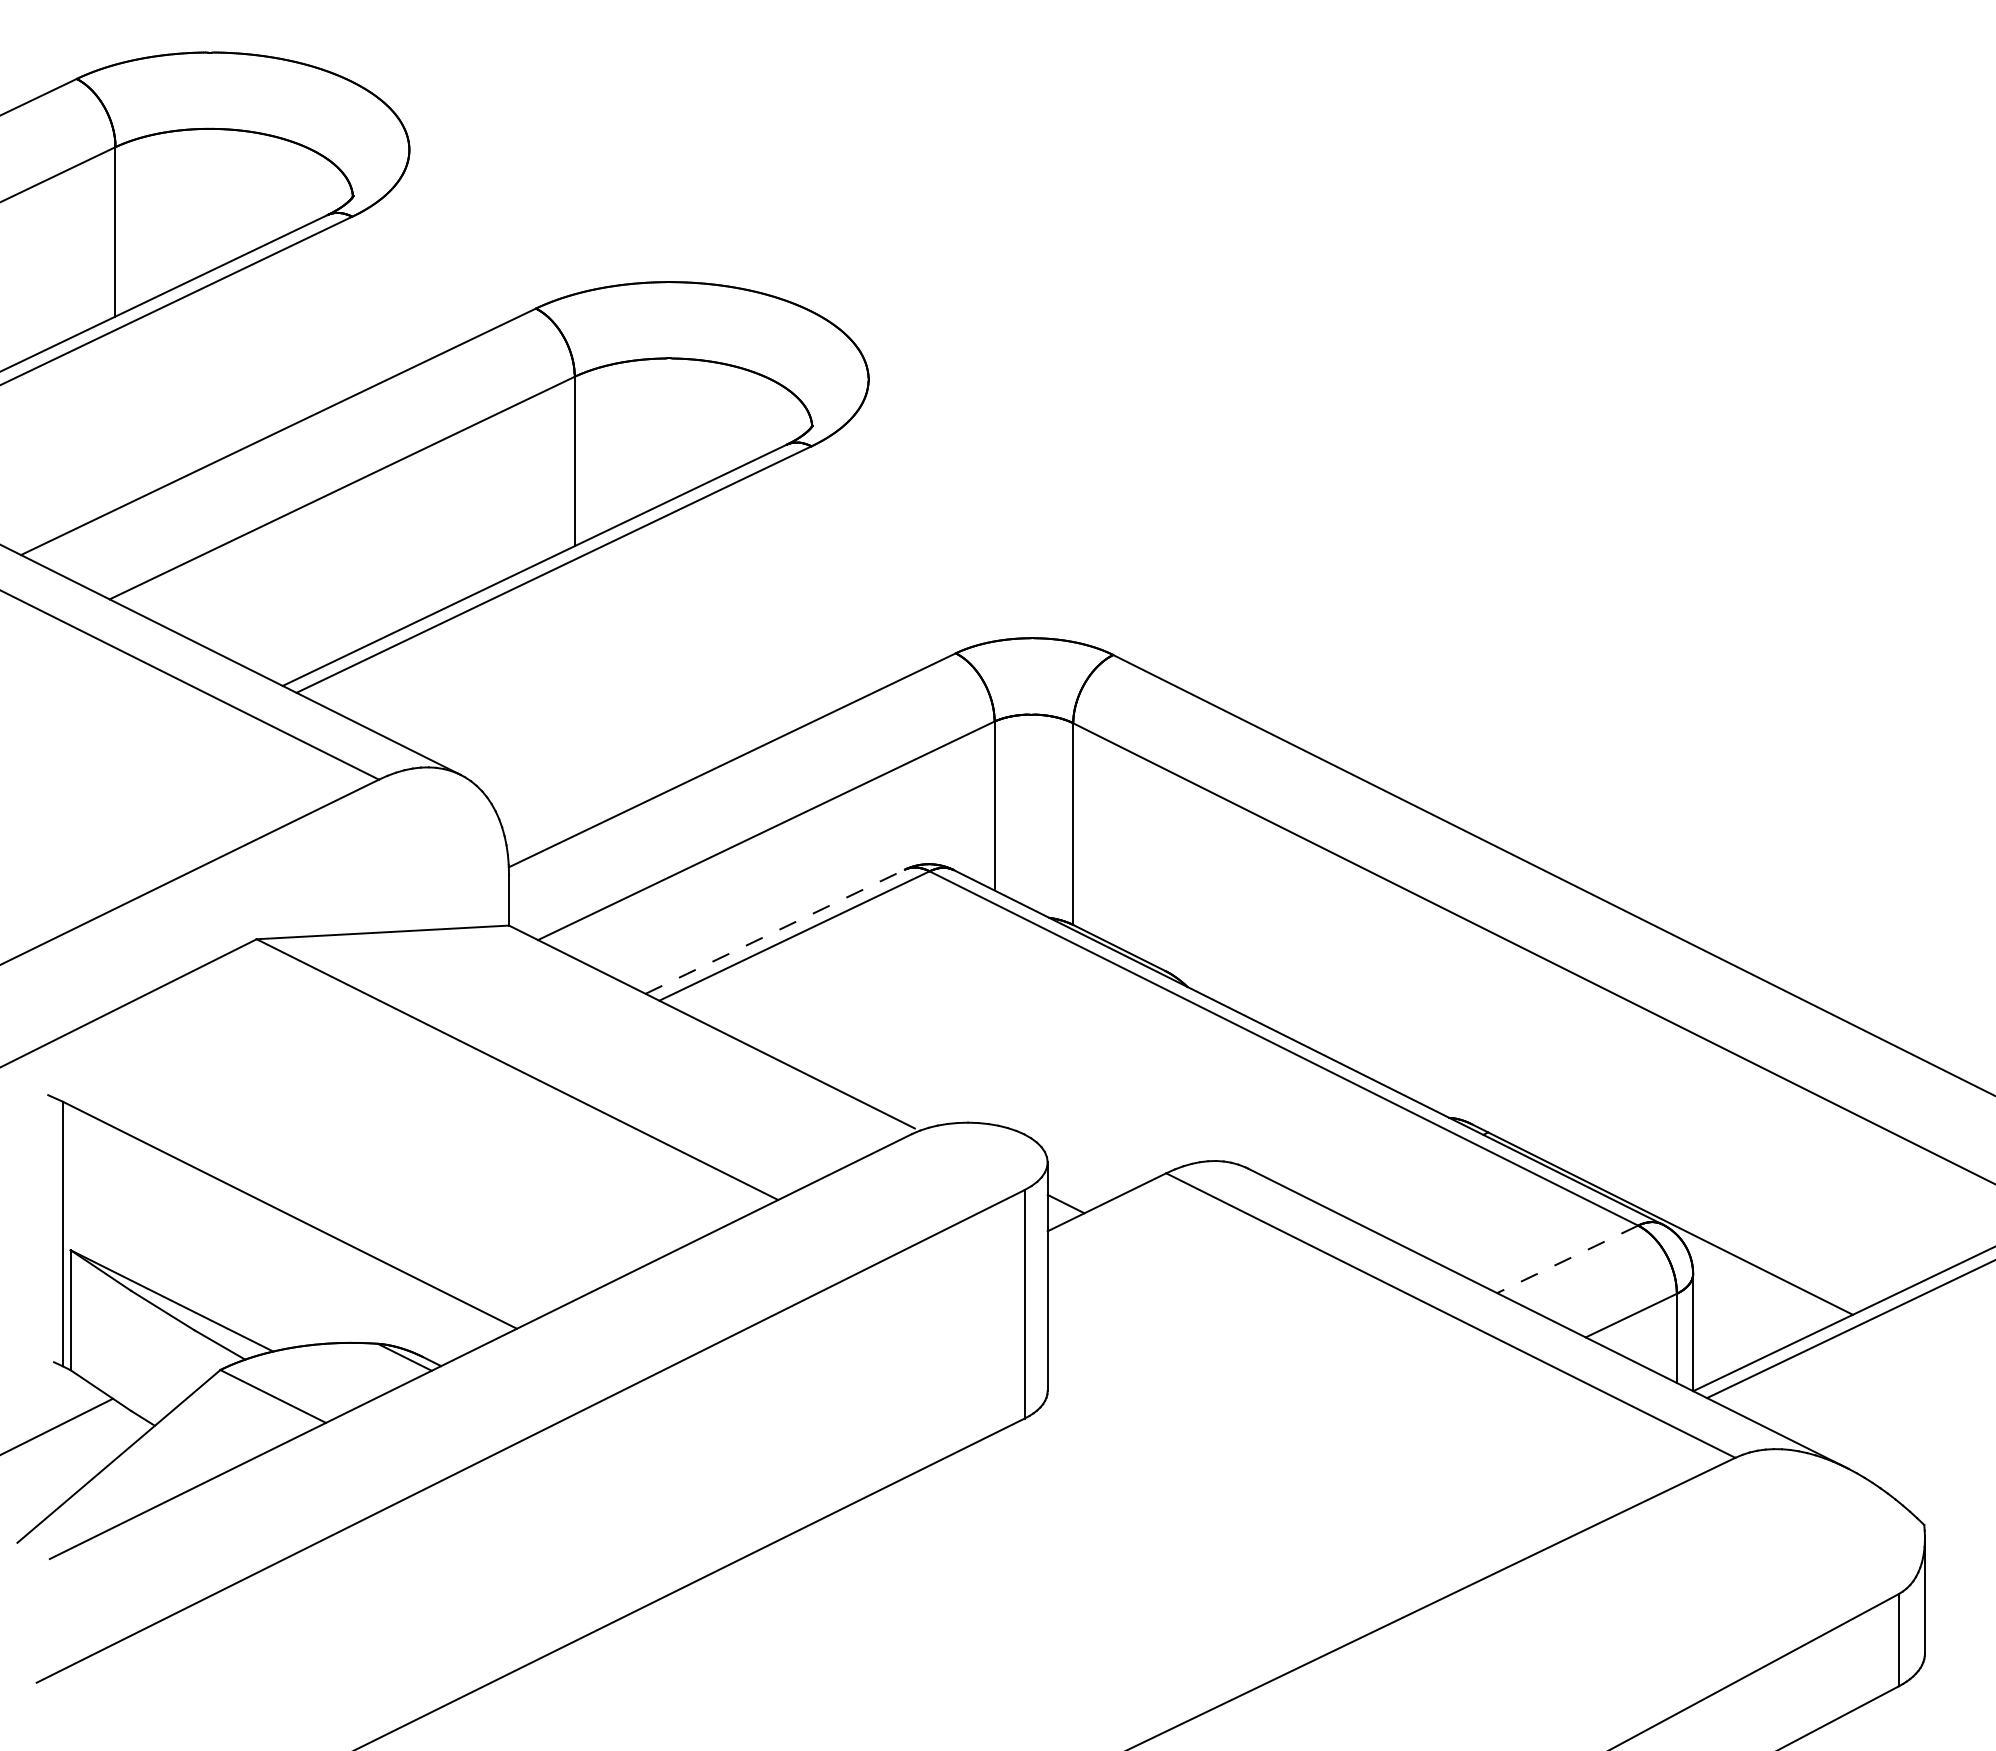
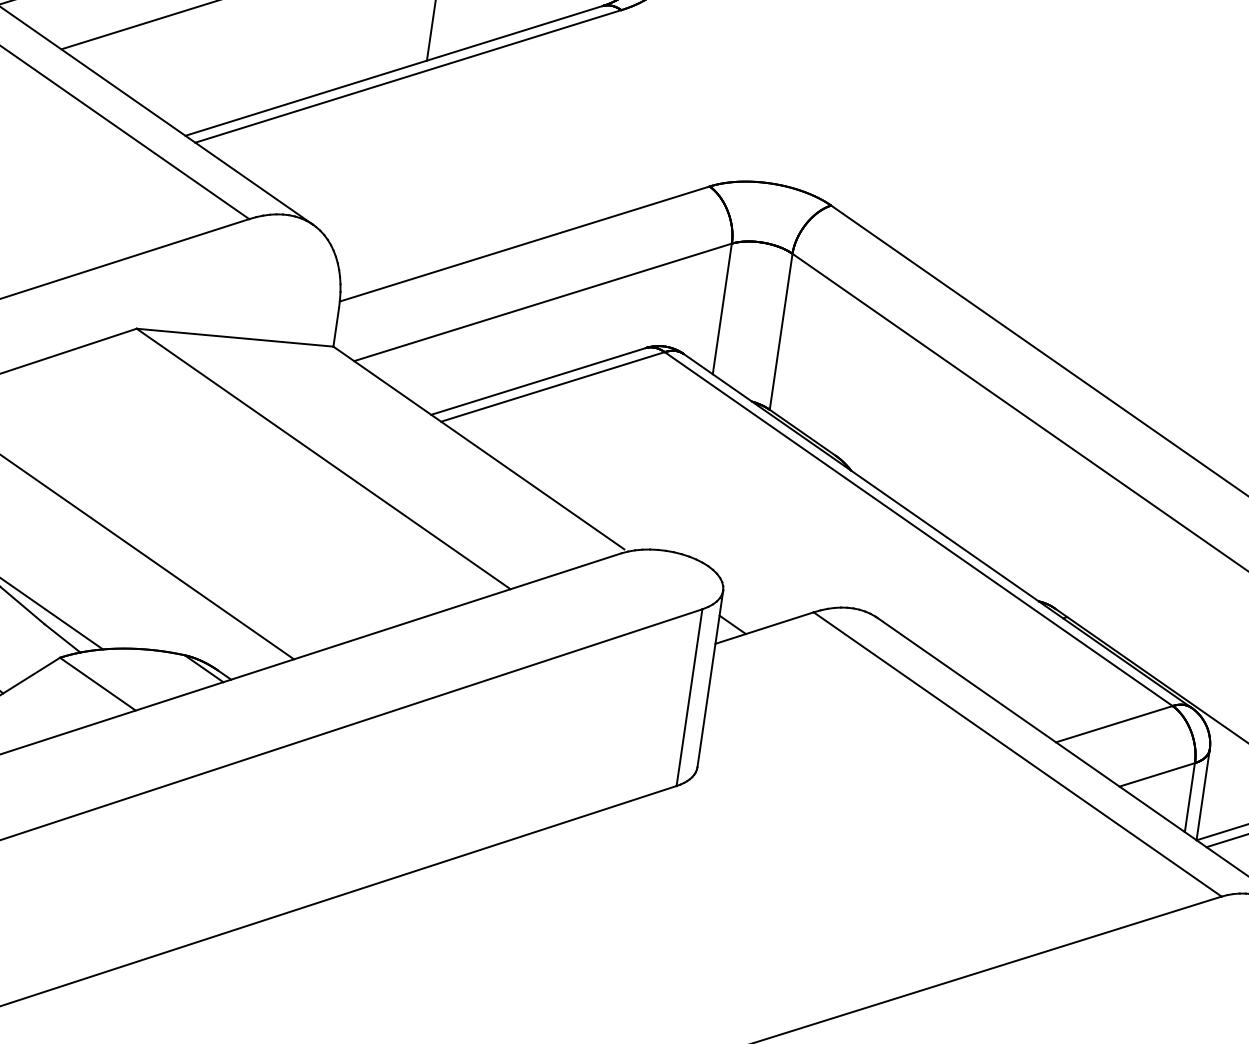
line: (775, 931) -> (538, 381), dashed -> solid
line: (1567, 1259) -> (1114, 724), dashed -> solid

